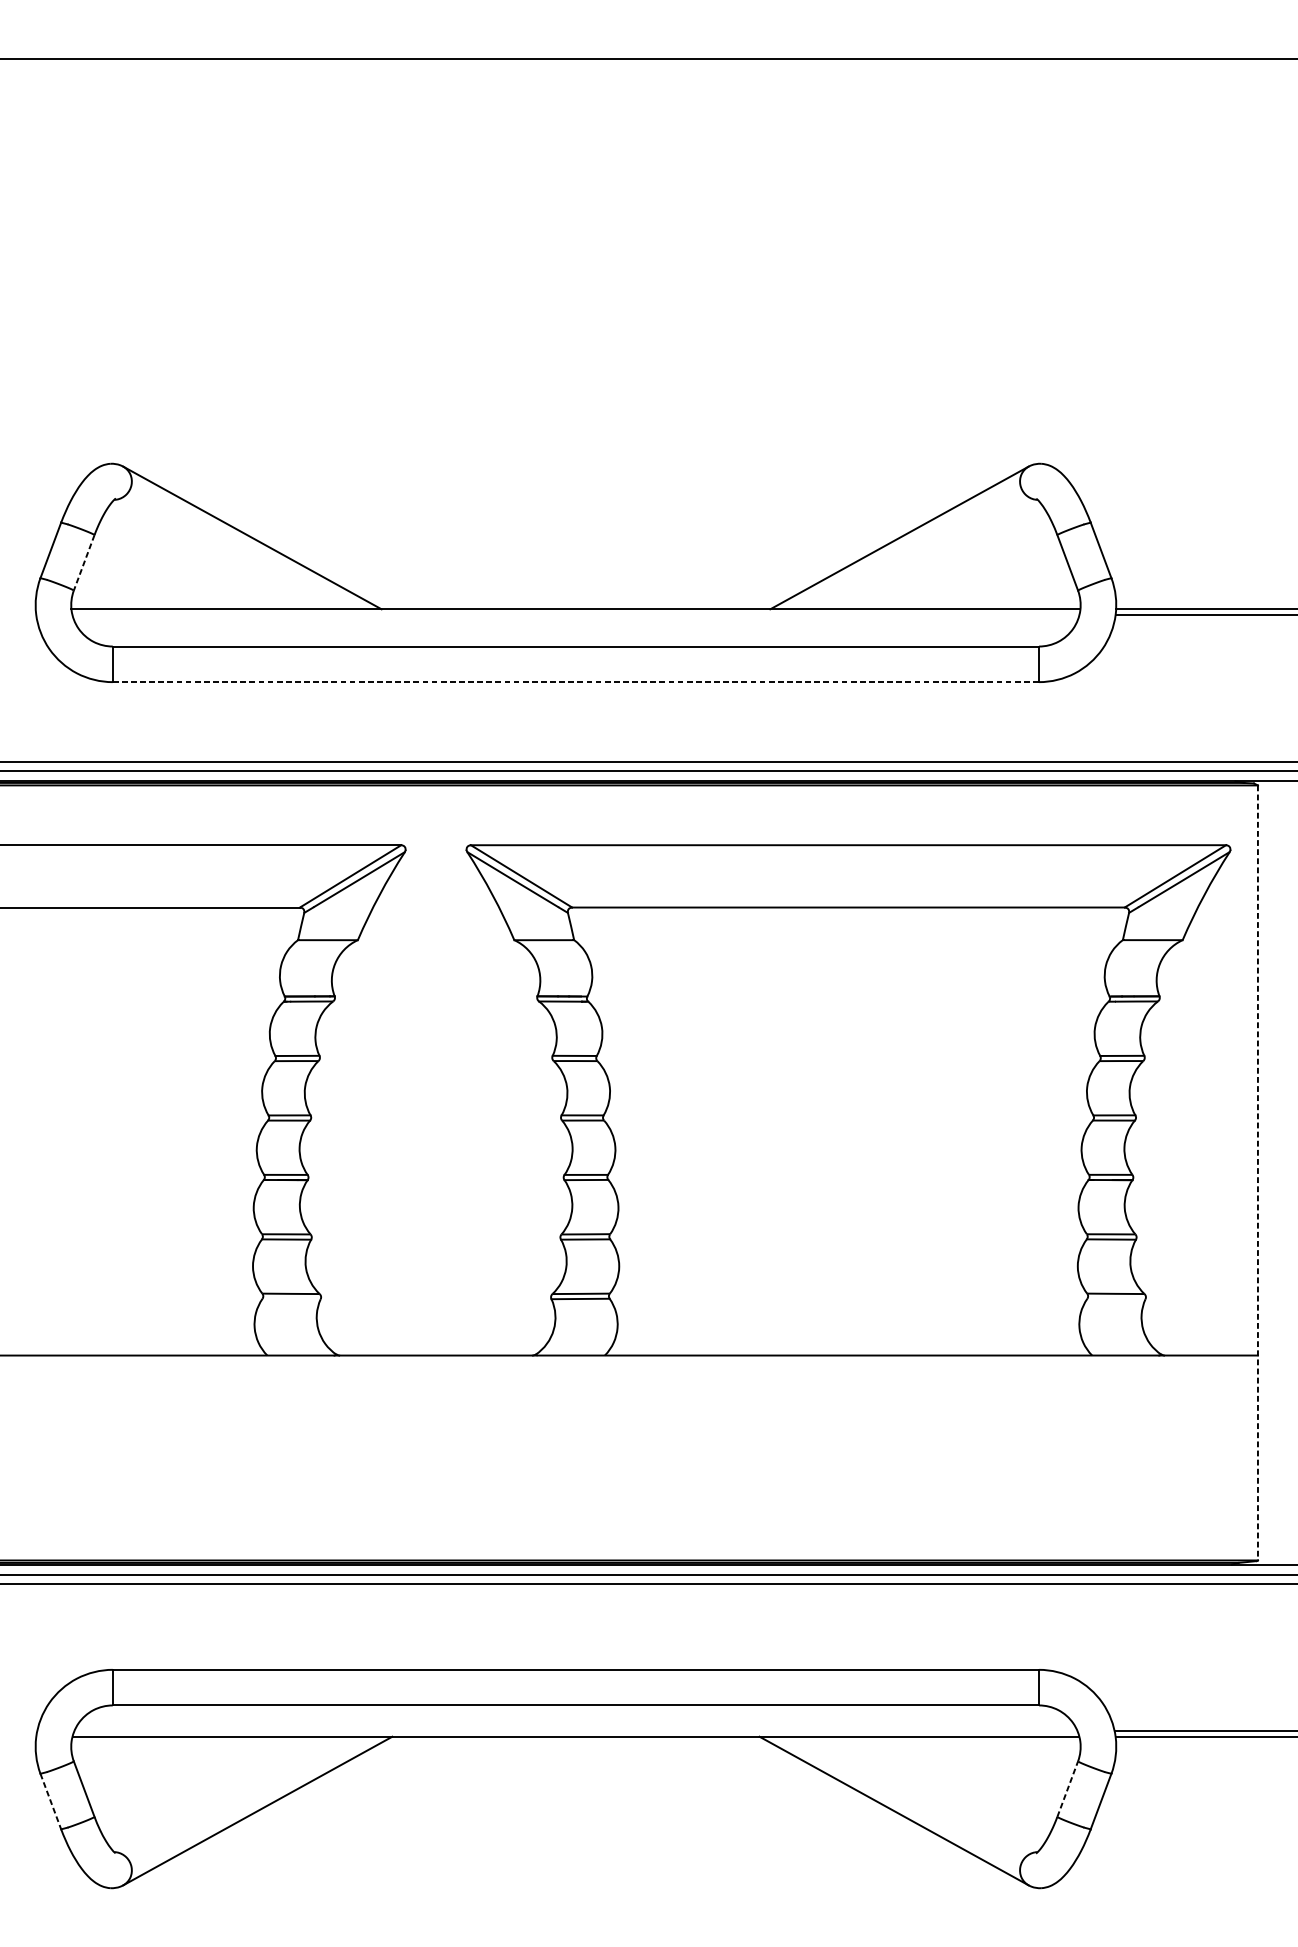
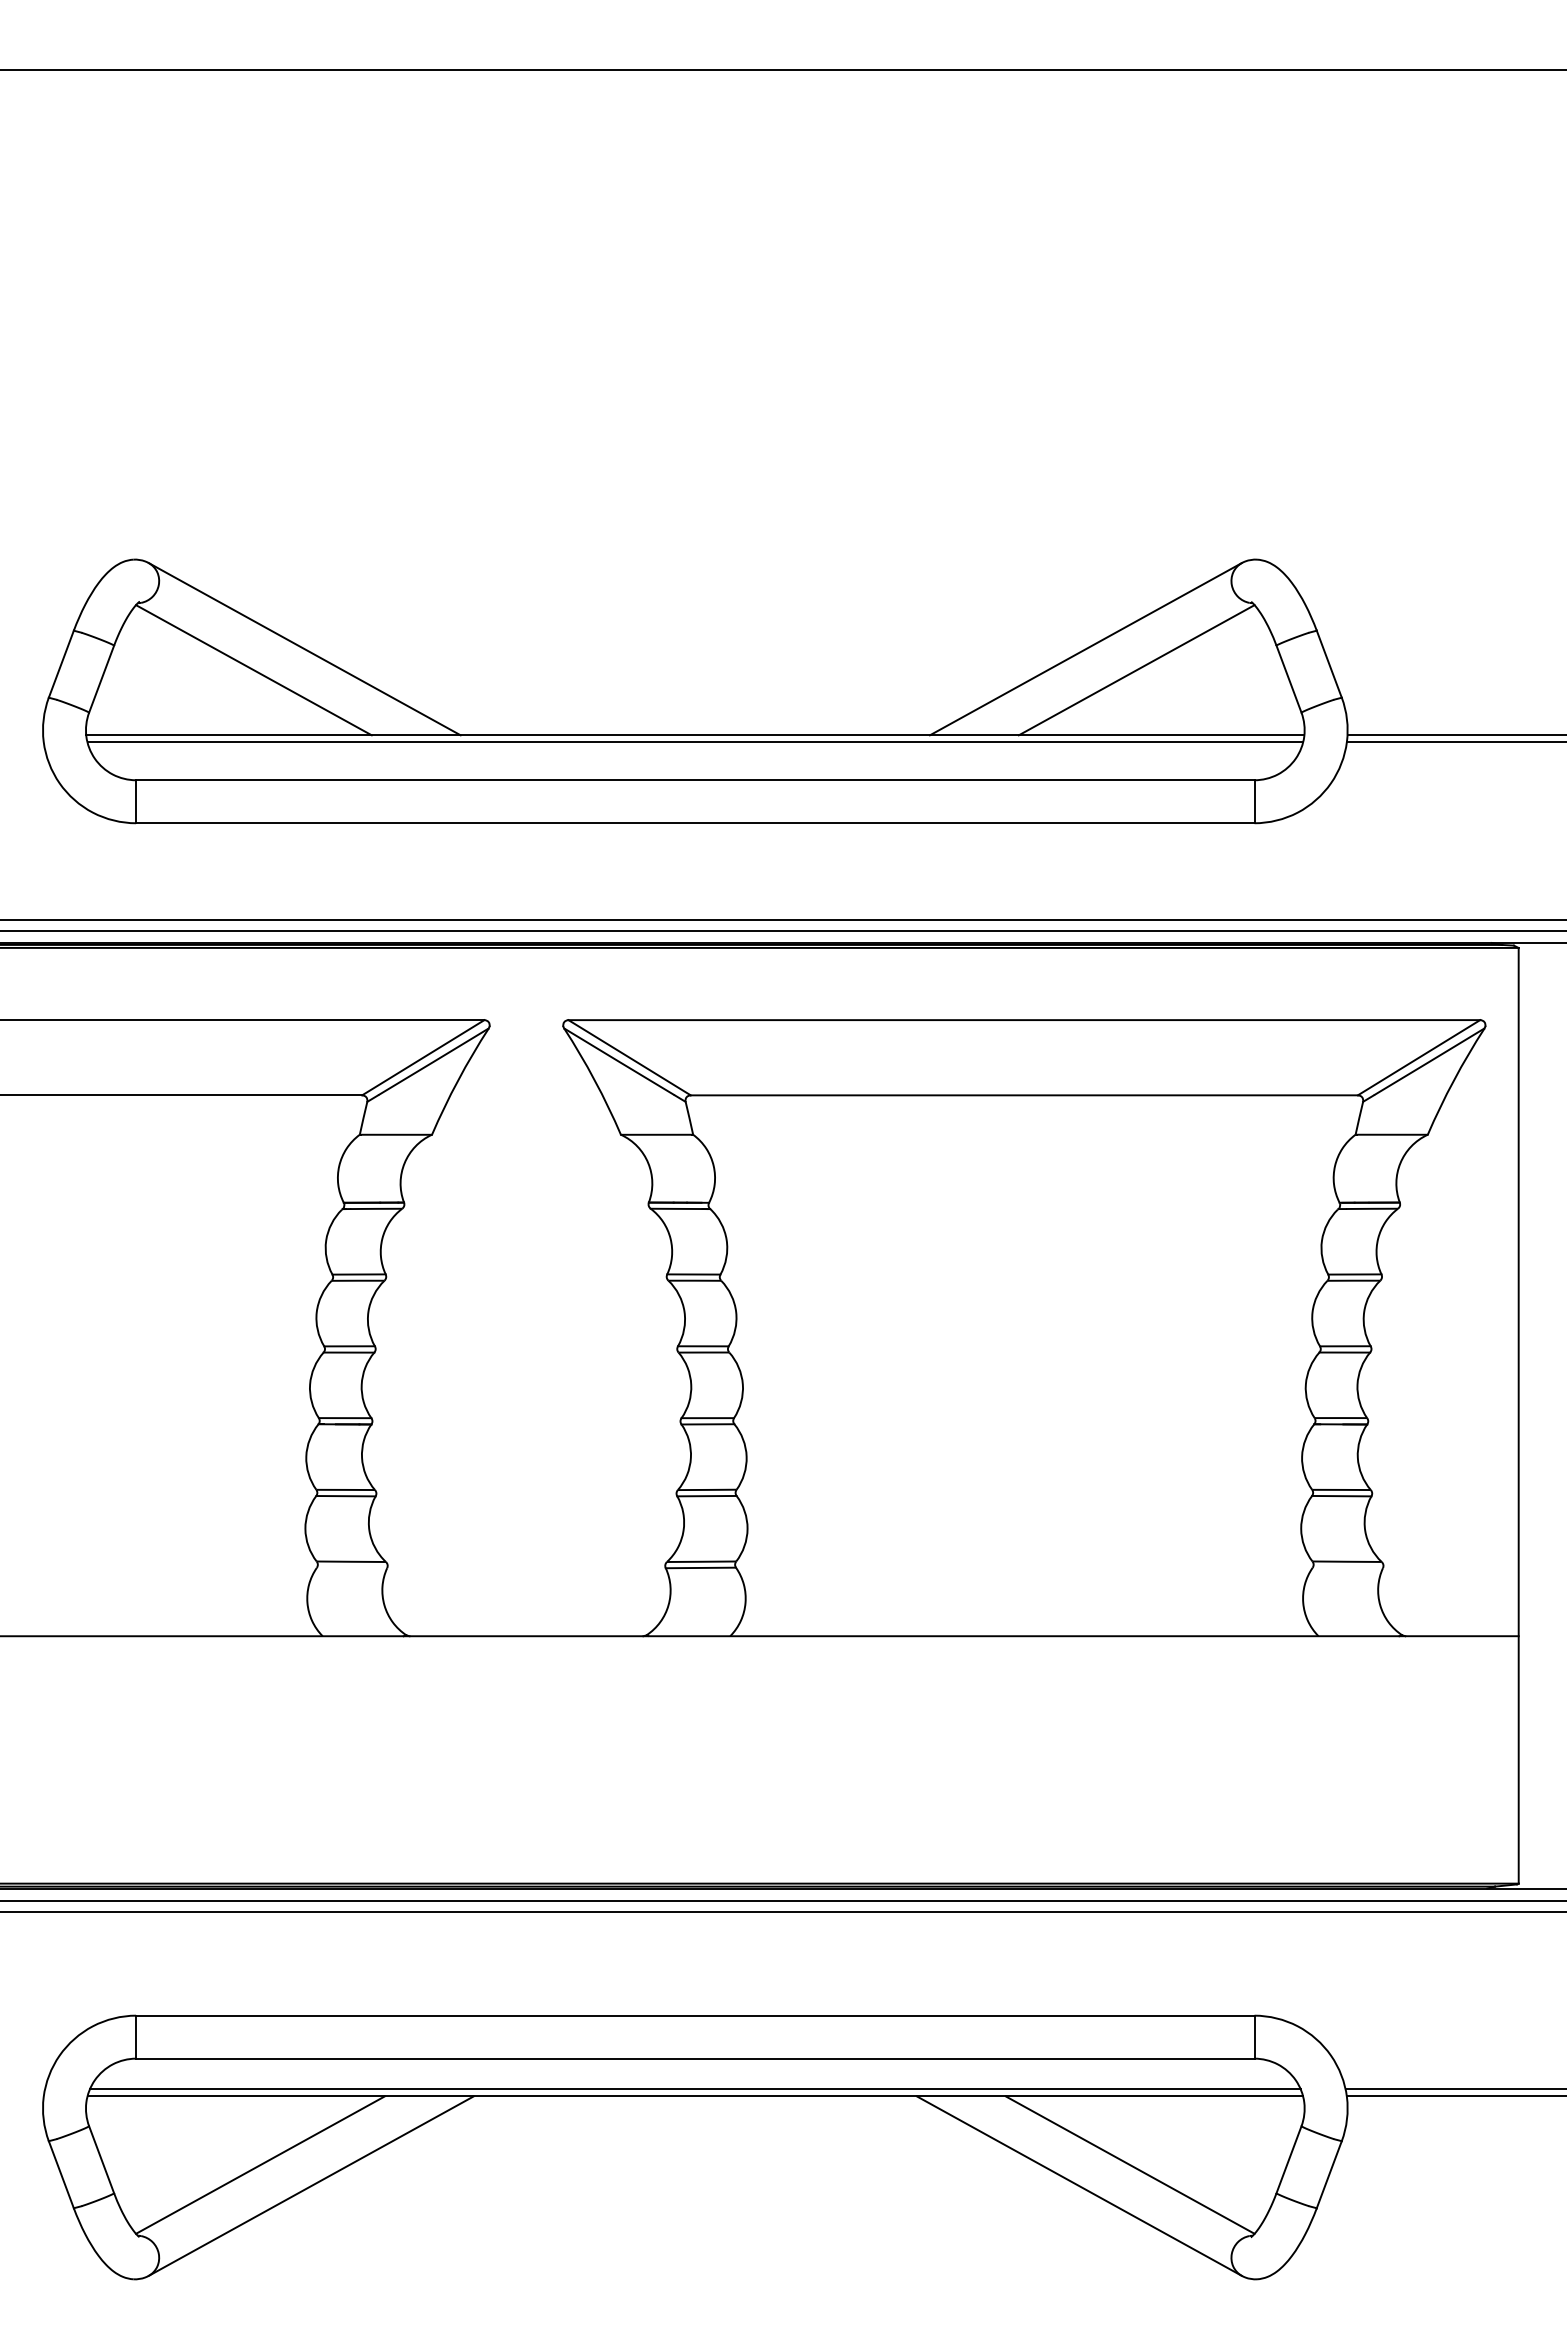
line: (210, 555) -> (253, 670), added
line: (941, 555) -> (1136, 670), added
line: (84, 563) -> (101, 679), dashed -> solid
line: (576, 615) -> (695, 742), added
line: (576, 682) -> (695, 823), dashed -> solid
line: (1257, 1172) -> (1518, 1415), dashed -> solid
line: (575, 1730) -> (694, 2089), added
line: (1068, 1788) -> (1289, 2159), dashed -> solid
line: (215, 1793) -> (260, 2164), added
line: (935, 1793) -> (1129, 2164), added
line: (50, 1801) -> (61, 2174), dashed -> solid

